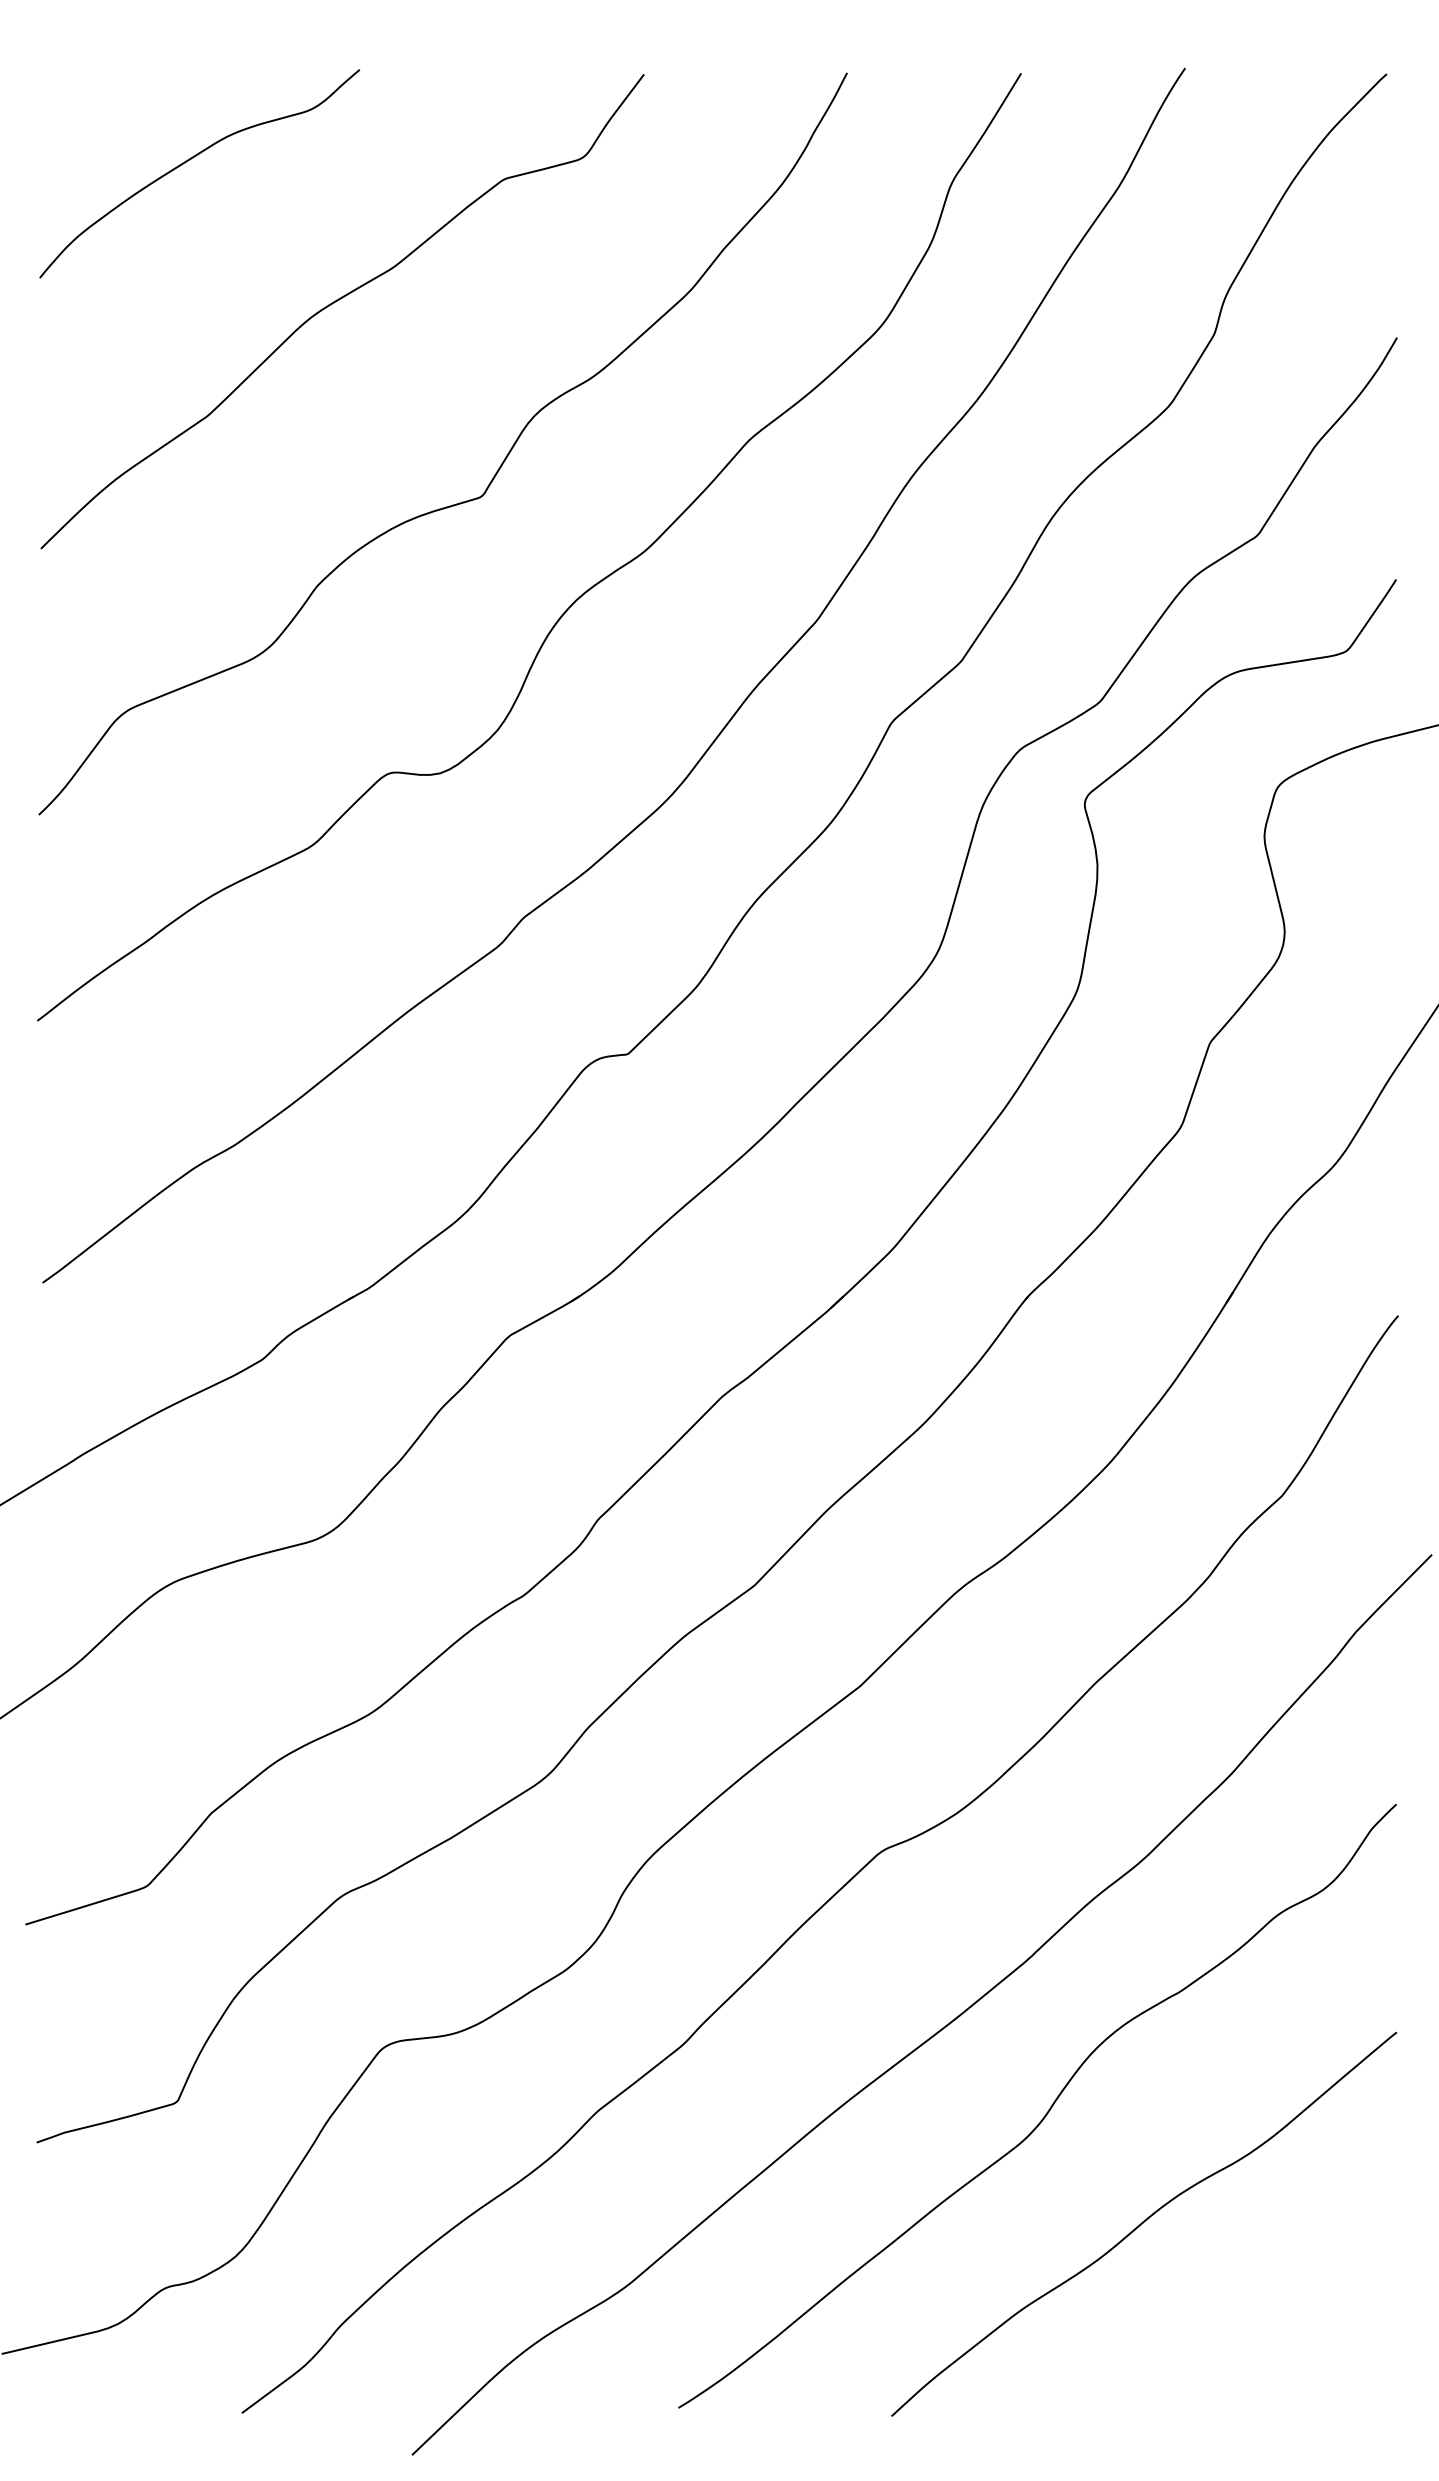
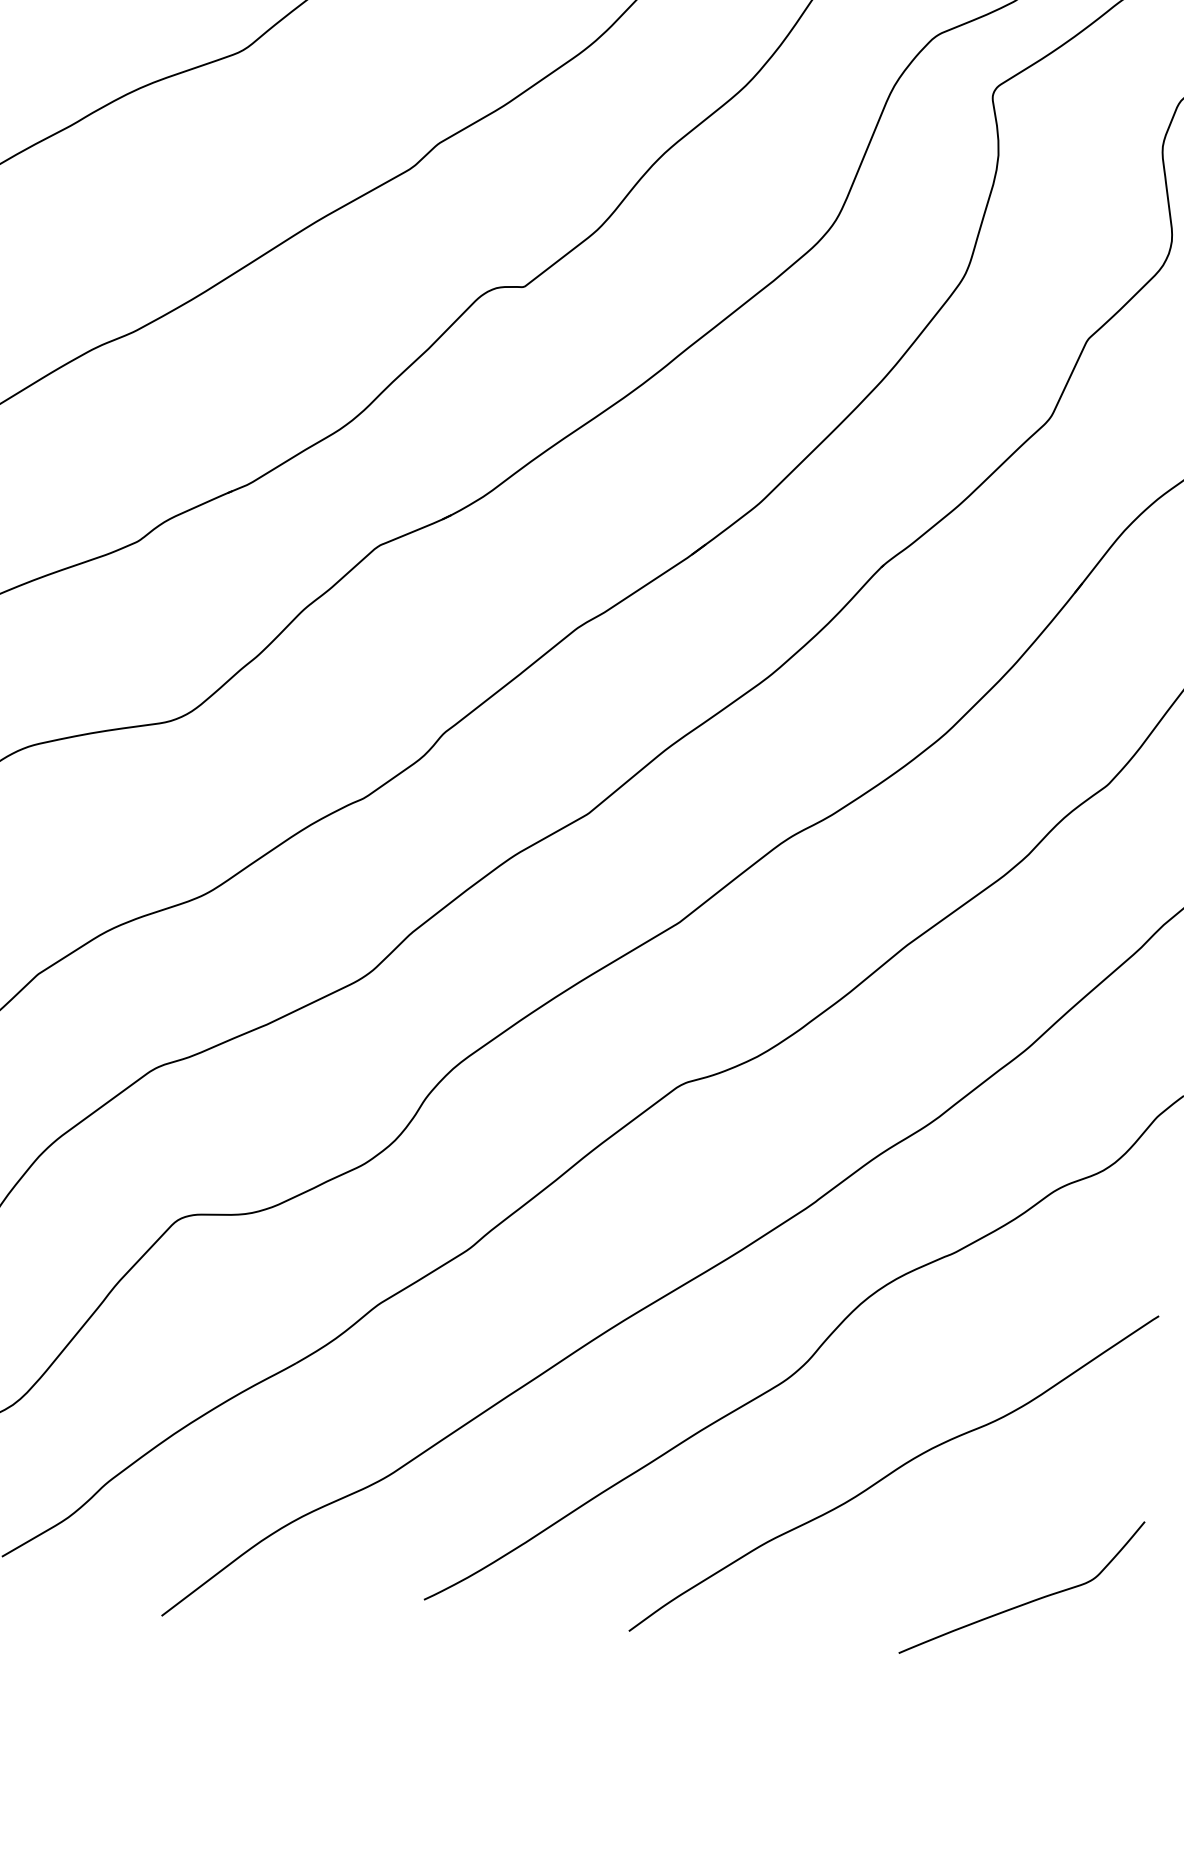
curve: (1294, 2340) -> (1026, 1602), added

